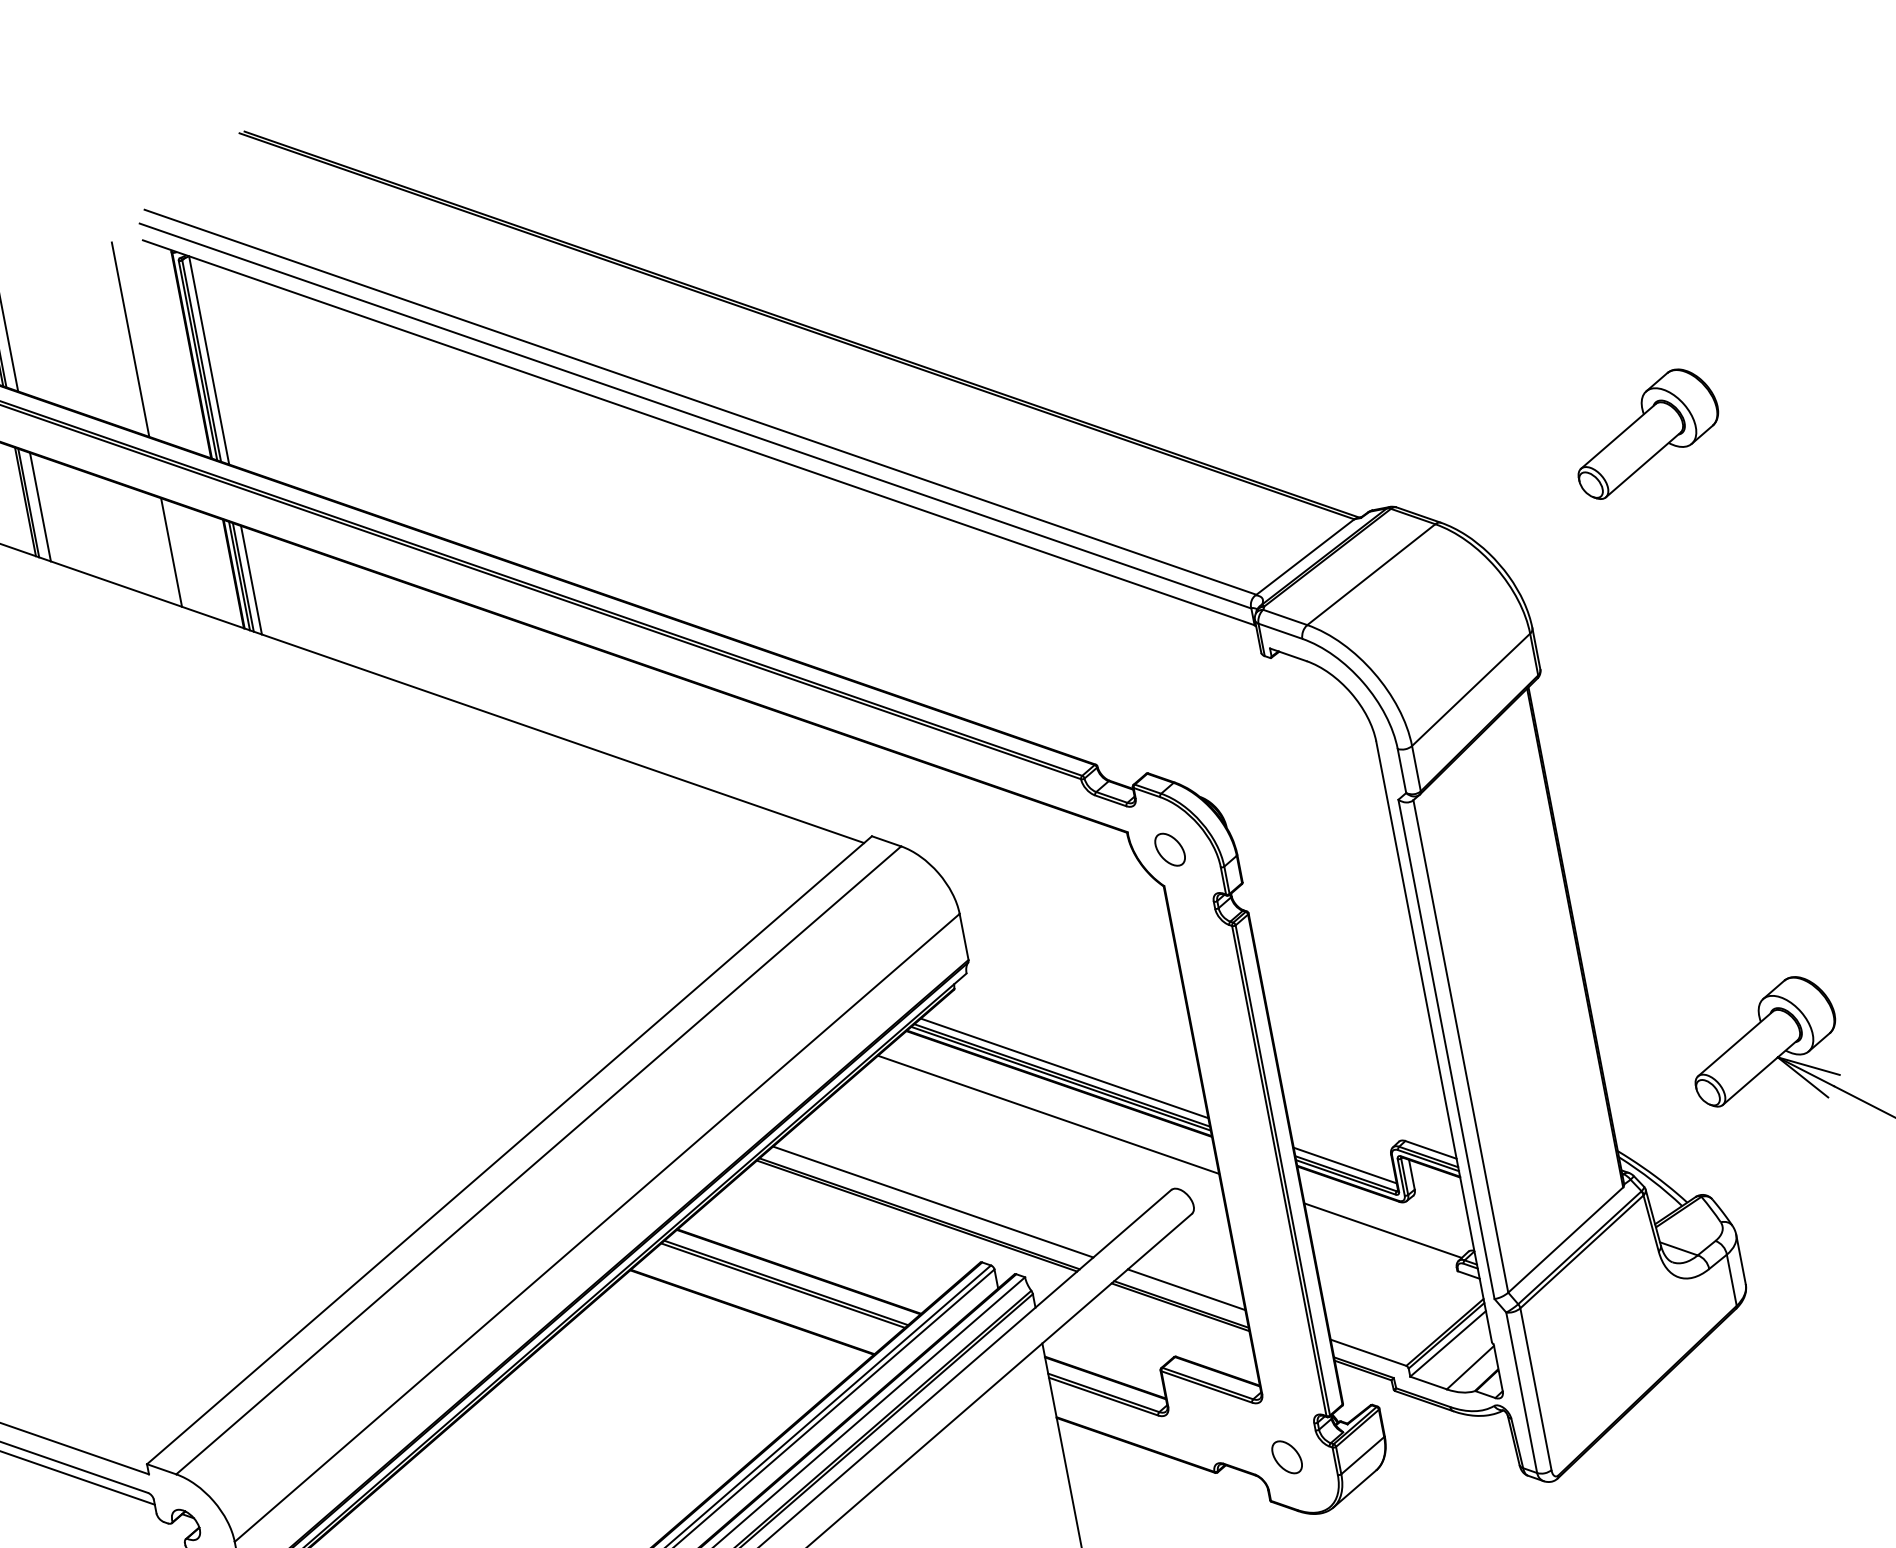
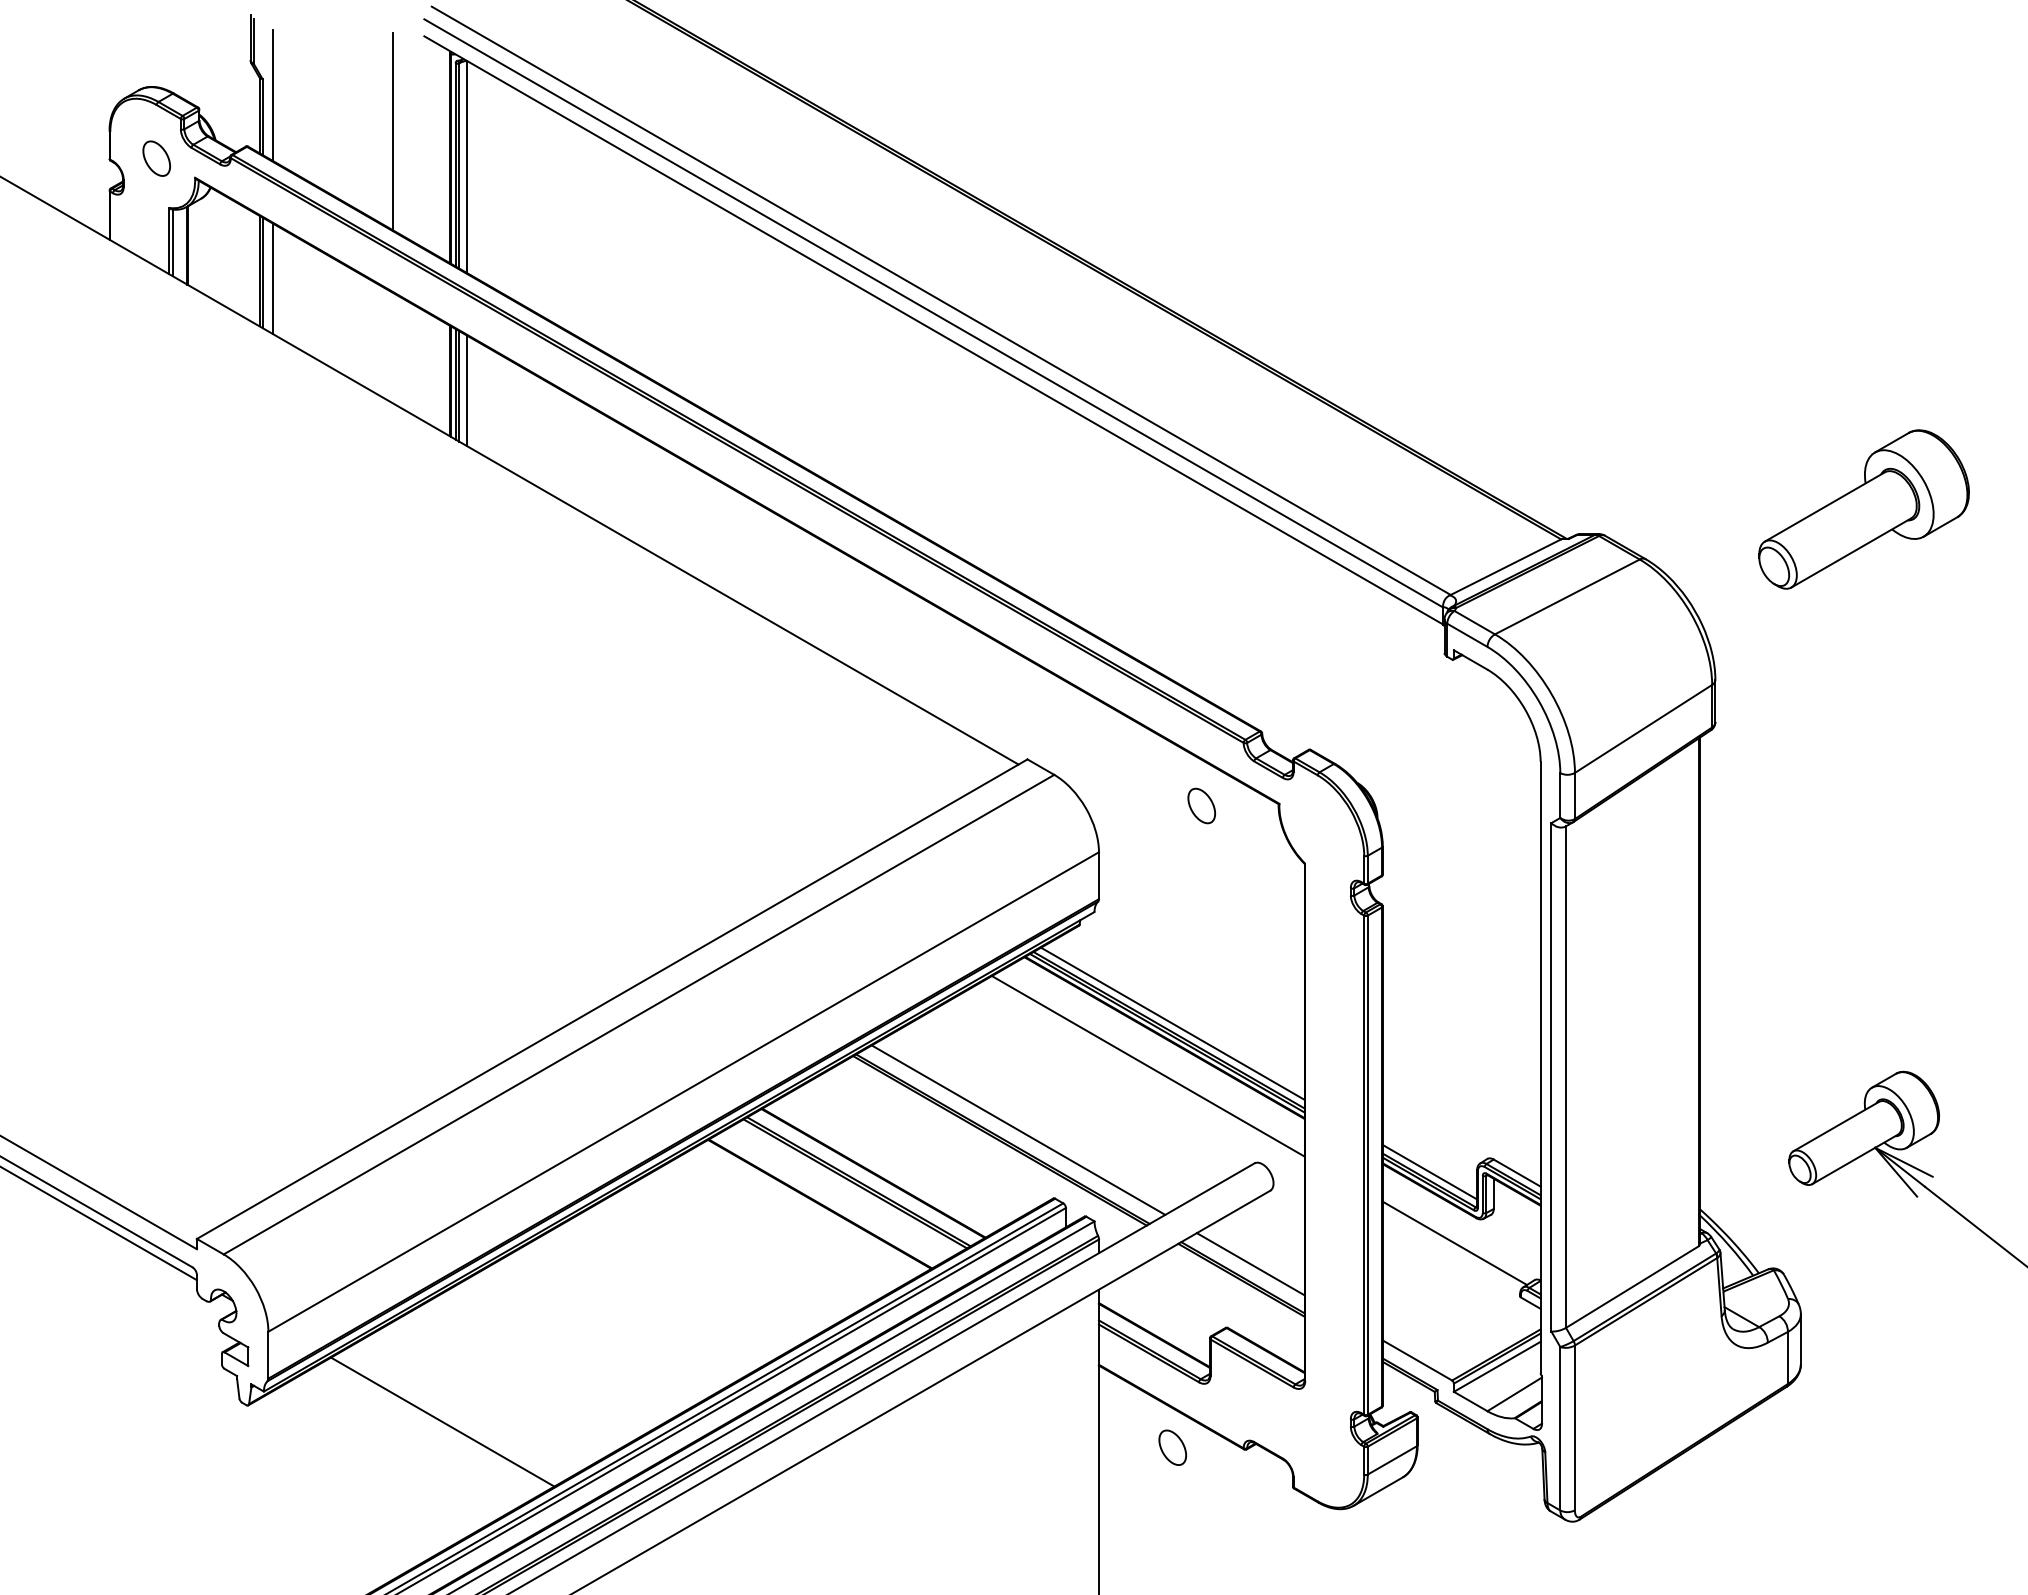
part: (1646, 432) -> (1864, 509), size x1.4
line: (171, 552) -> (393, 348), removed
part: (1169, 849) -> (1201, 805), moved
part: (1286, 1457) -> (1172, 1447), moved

